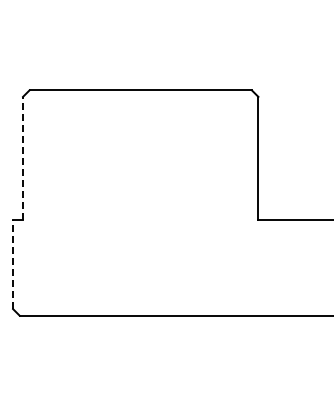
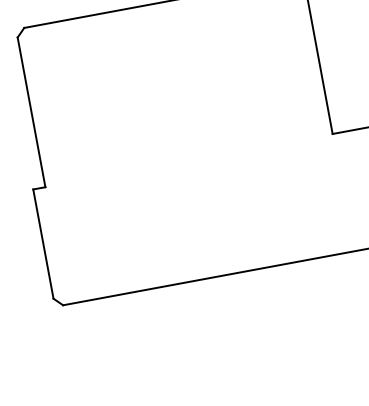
line: (23, 157) -> (31, 111), dashed -> solid
line: (13, 264) -> (43, 244), dashed -> solid

